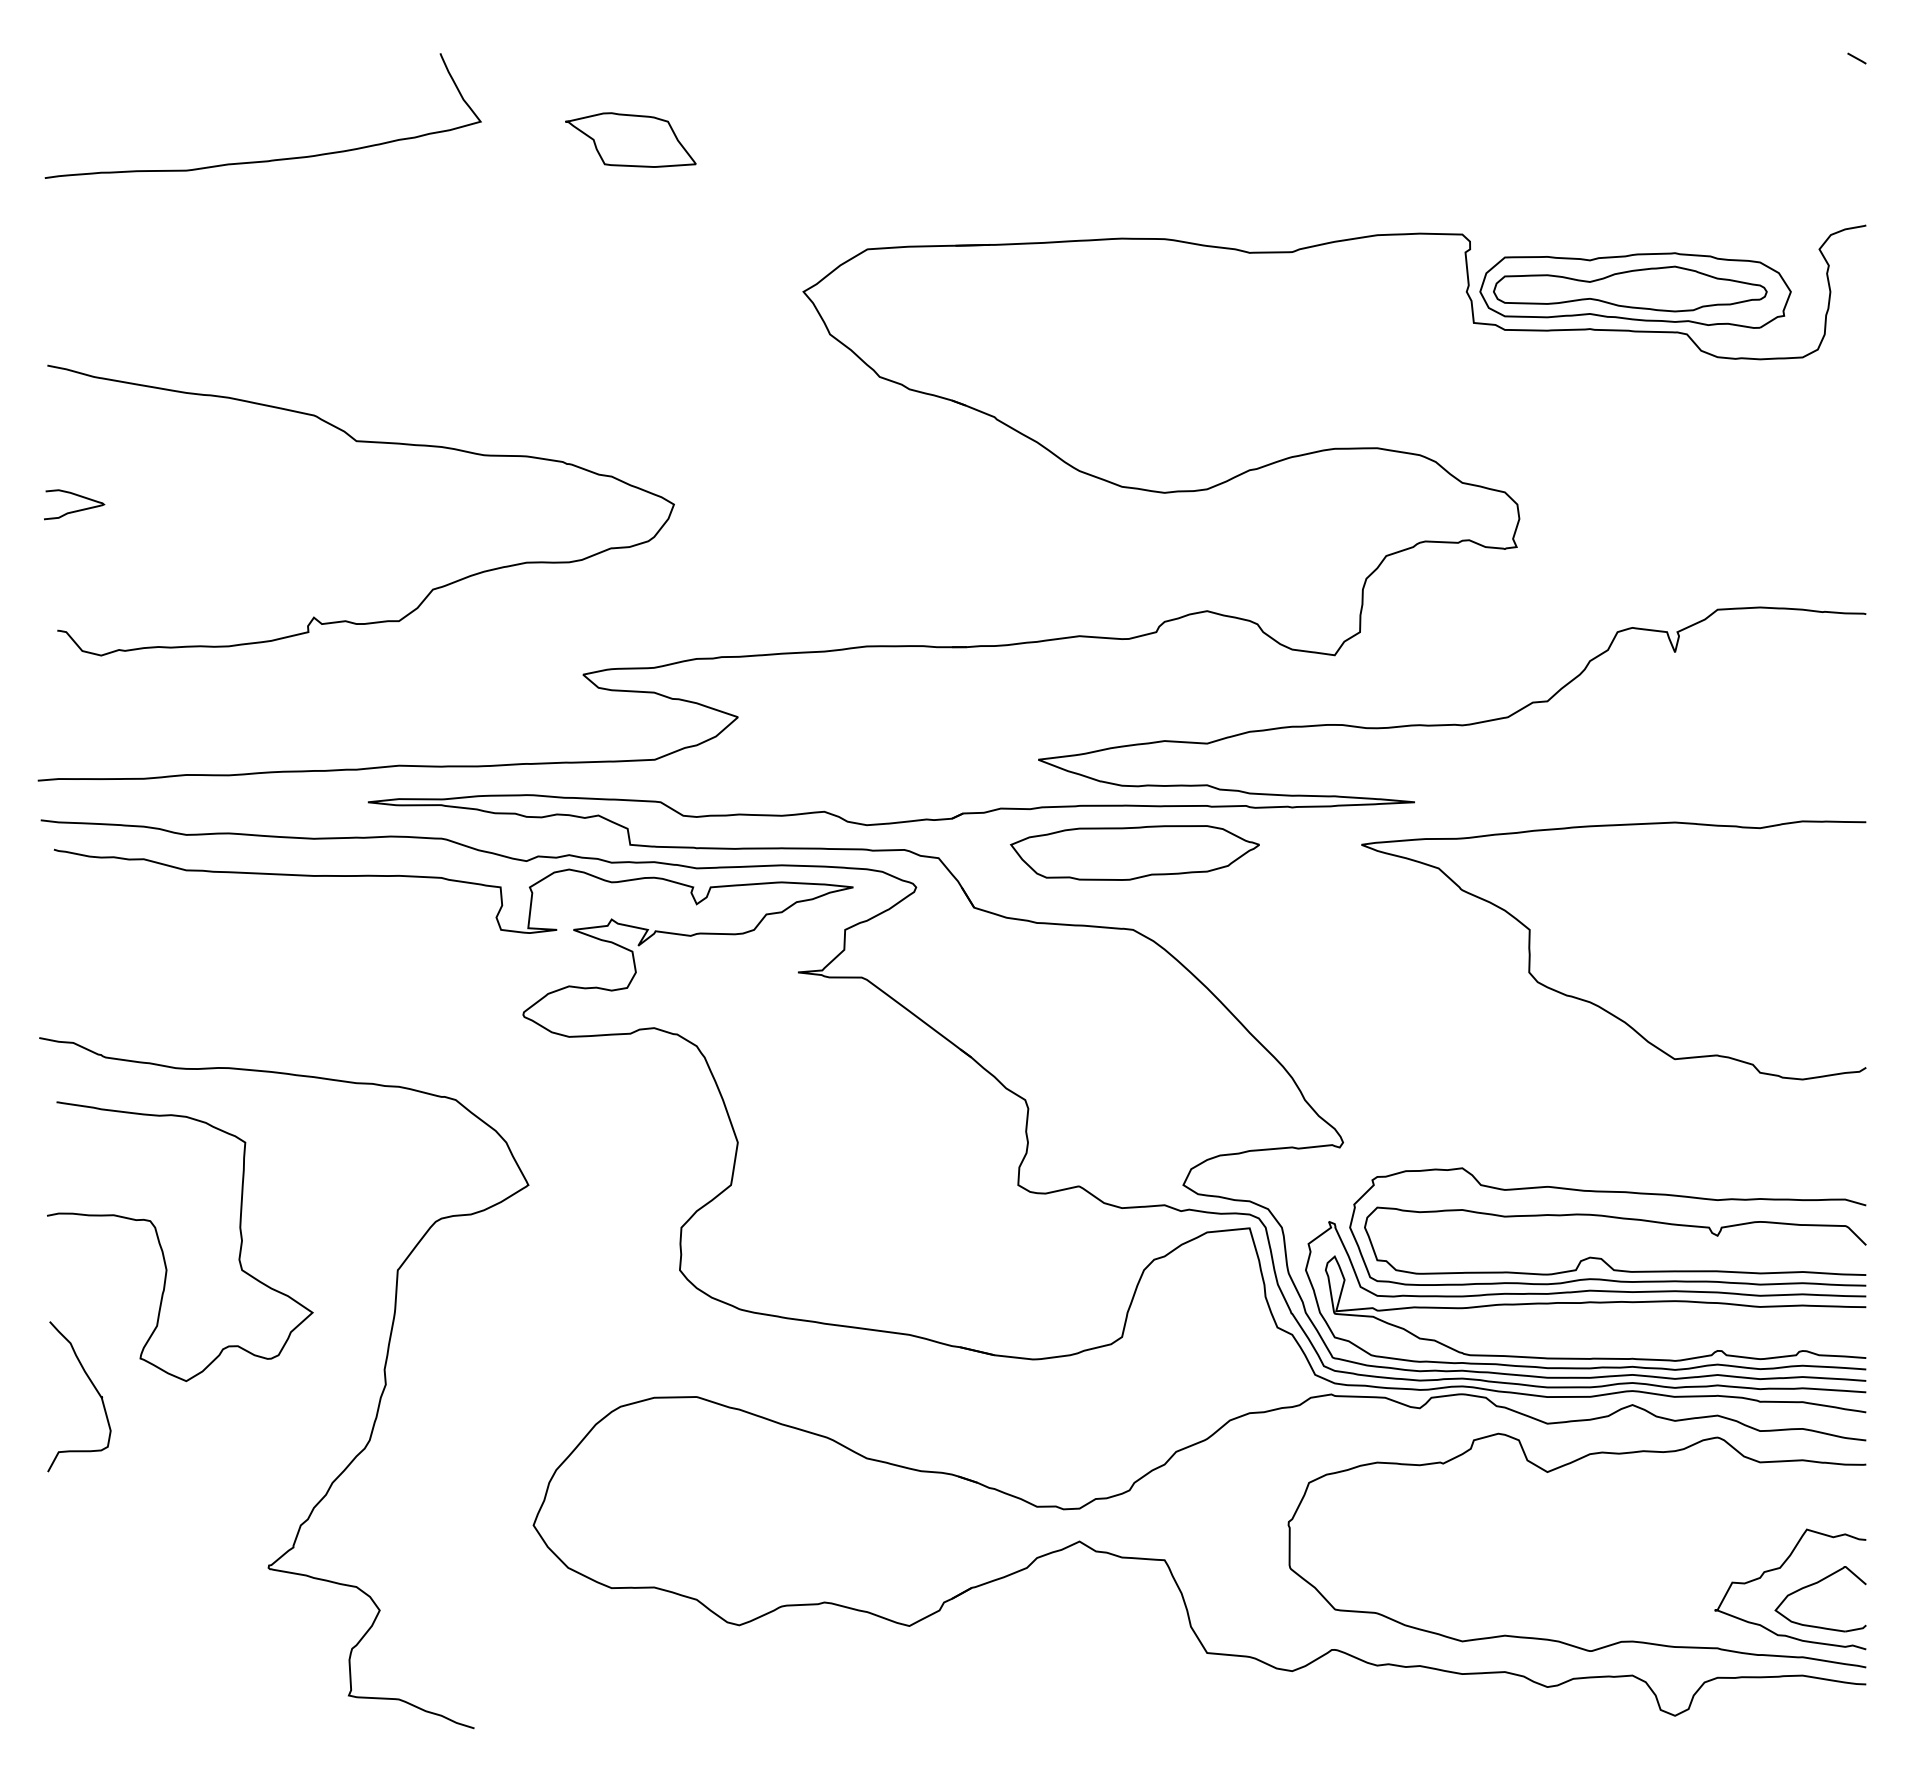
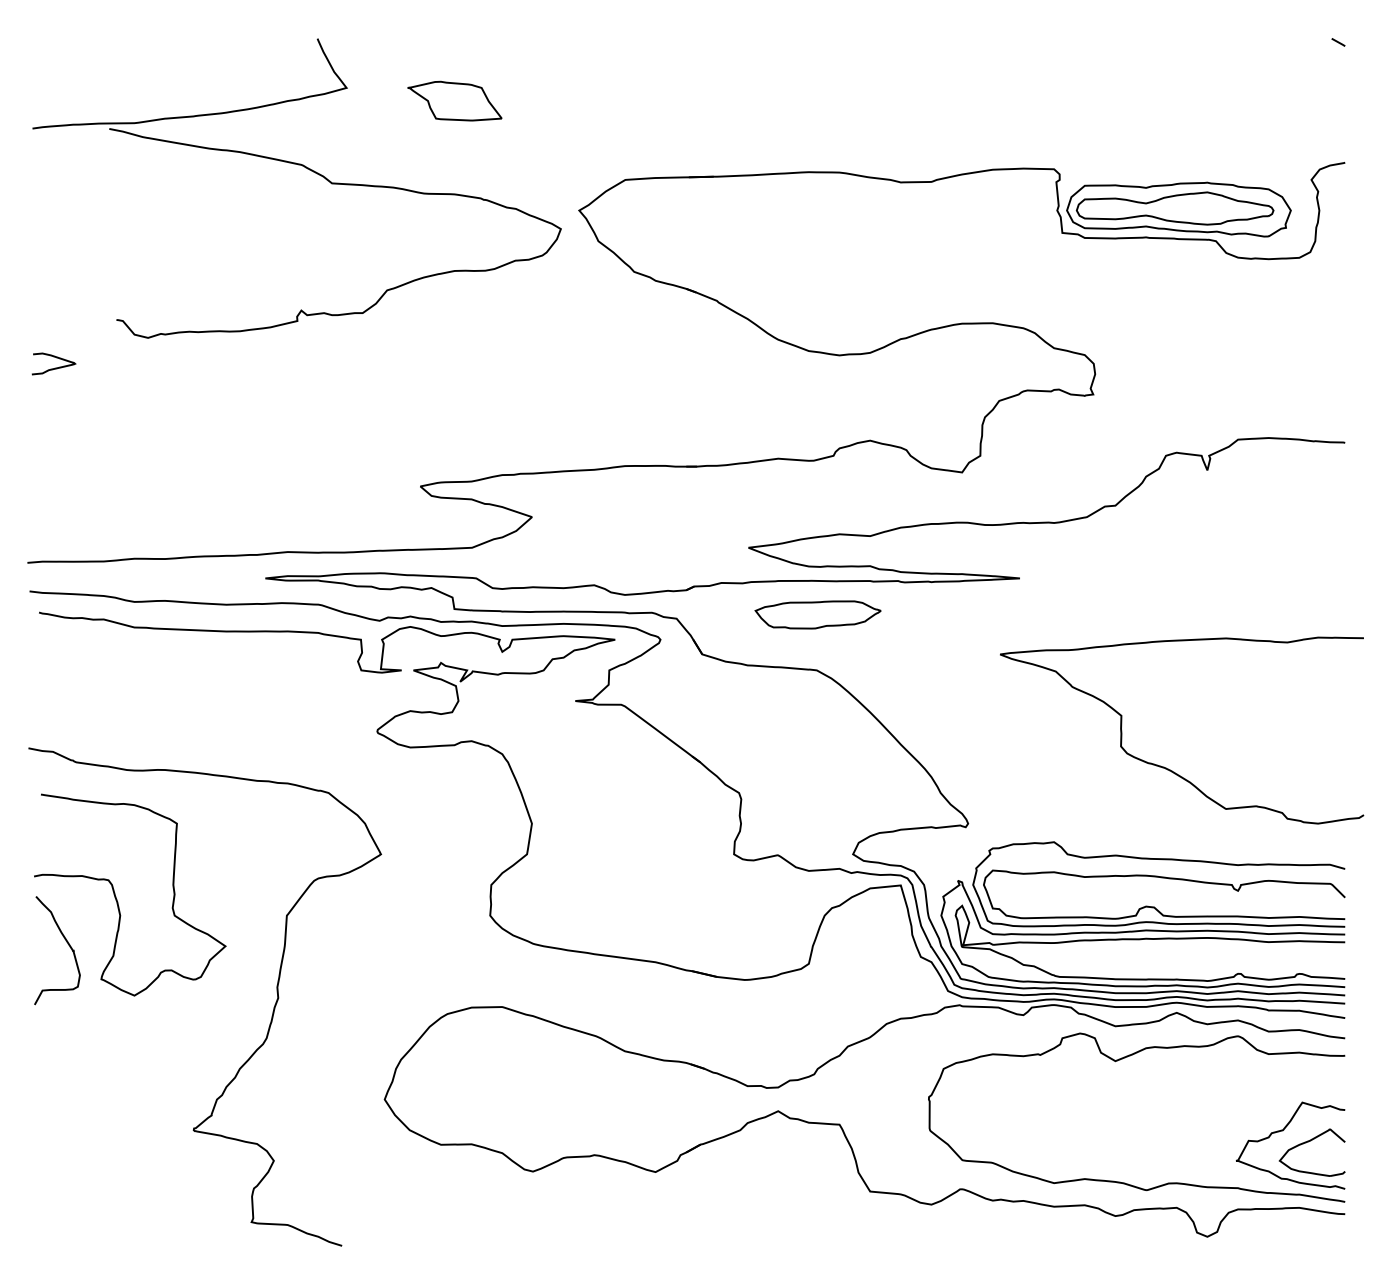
curve: (360, 442) -> (334, 184), moved
part: (1134, 852) -> (817, 614), size x0.7
curve: (1588, 1000) -> (1163, 766), moved
curve: (94, 1388) -> (68, 944), moved

